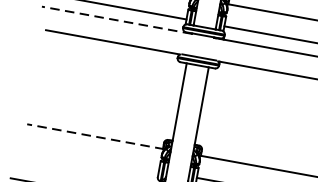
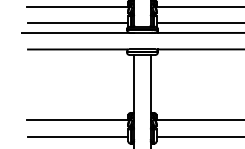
line: (116, 20) -> (77, 33), dashed -> solid
line: (94, 137) -> (77, 120), dashed -> solid
line: (91, 158) -> (77, 136), added

